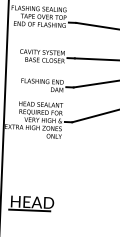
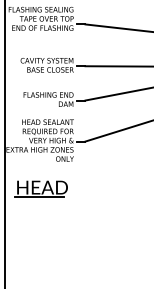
part: (30, 203) -> (40, 188), moved

